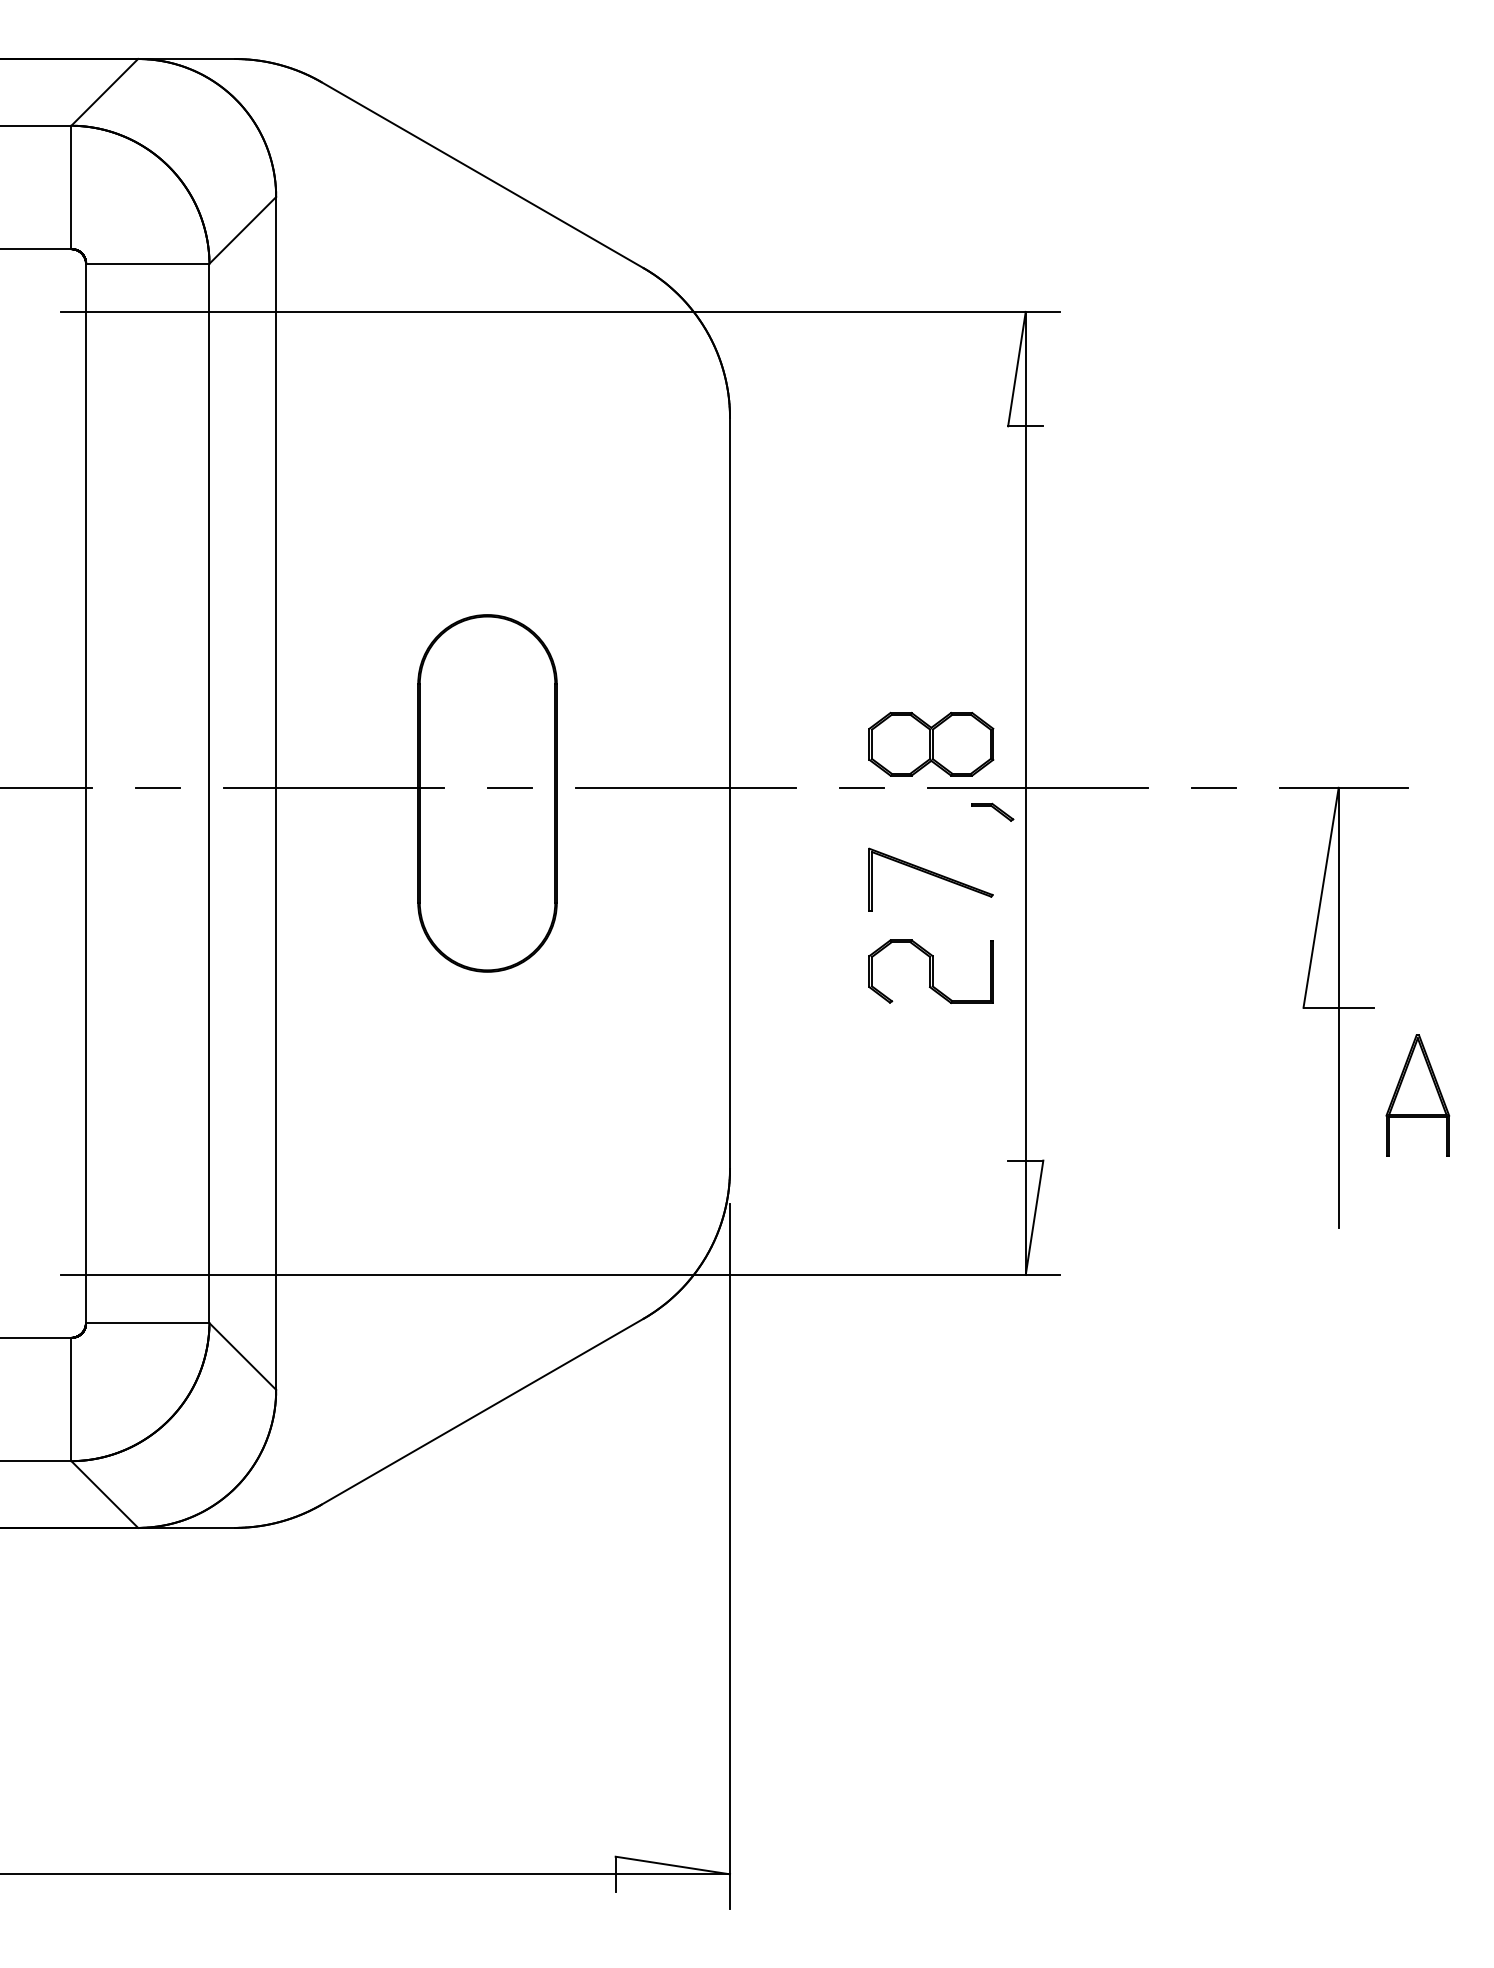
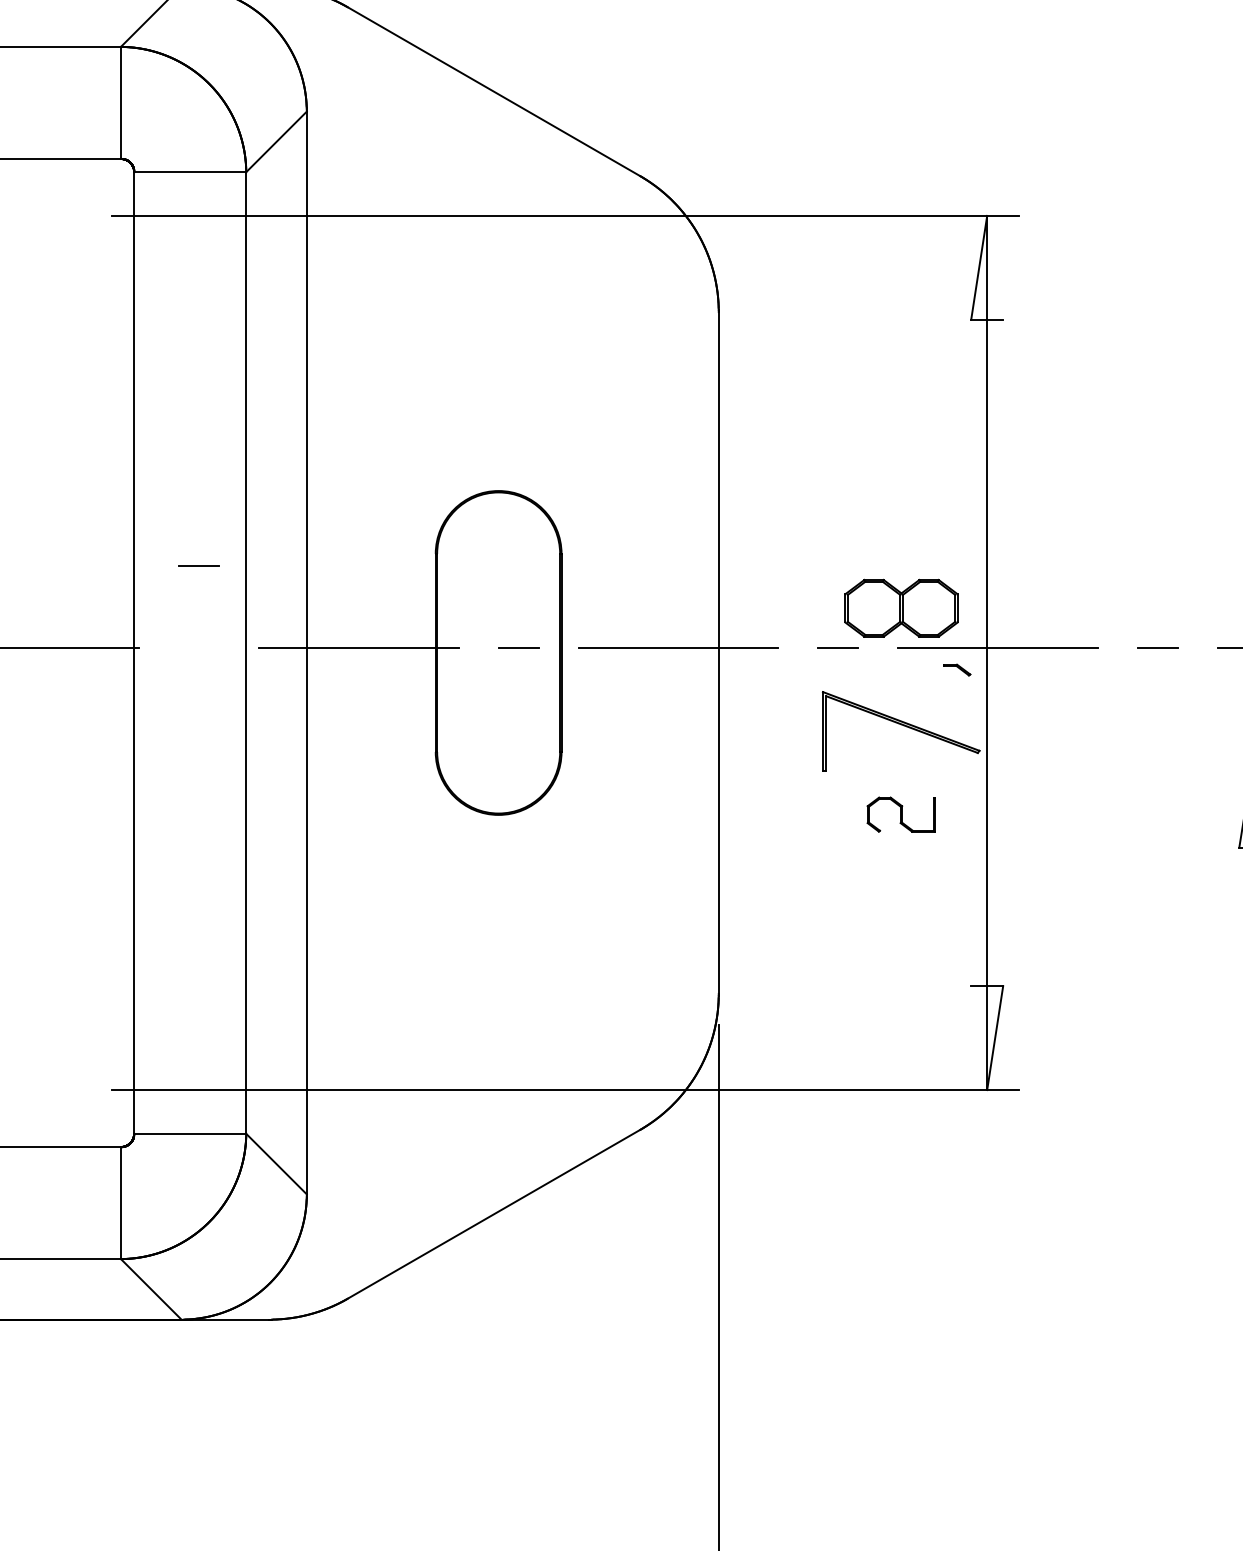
line: (157, 787) -> (199, 565), moved
part: (992, 811) -> (957, 669), size x0.7
part: (930, 879) -> (900, 731), size x1.4
part: (930, 971) -> (900, 814), size x0.6

